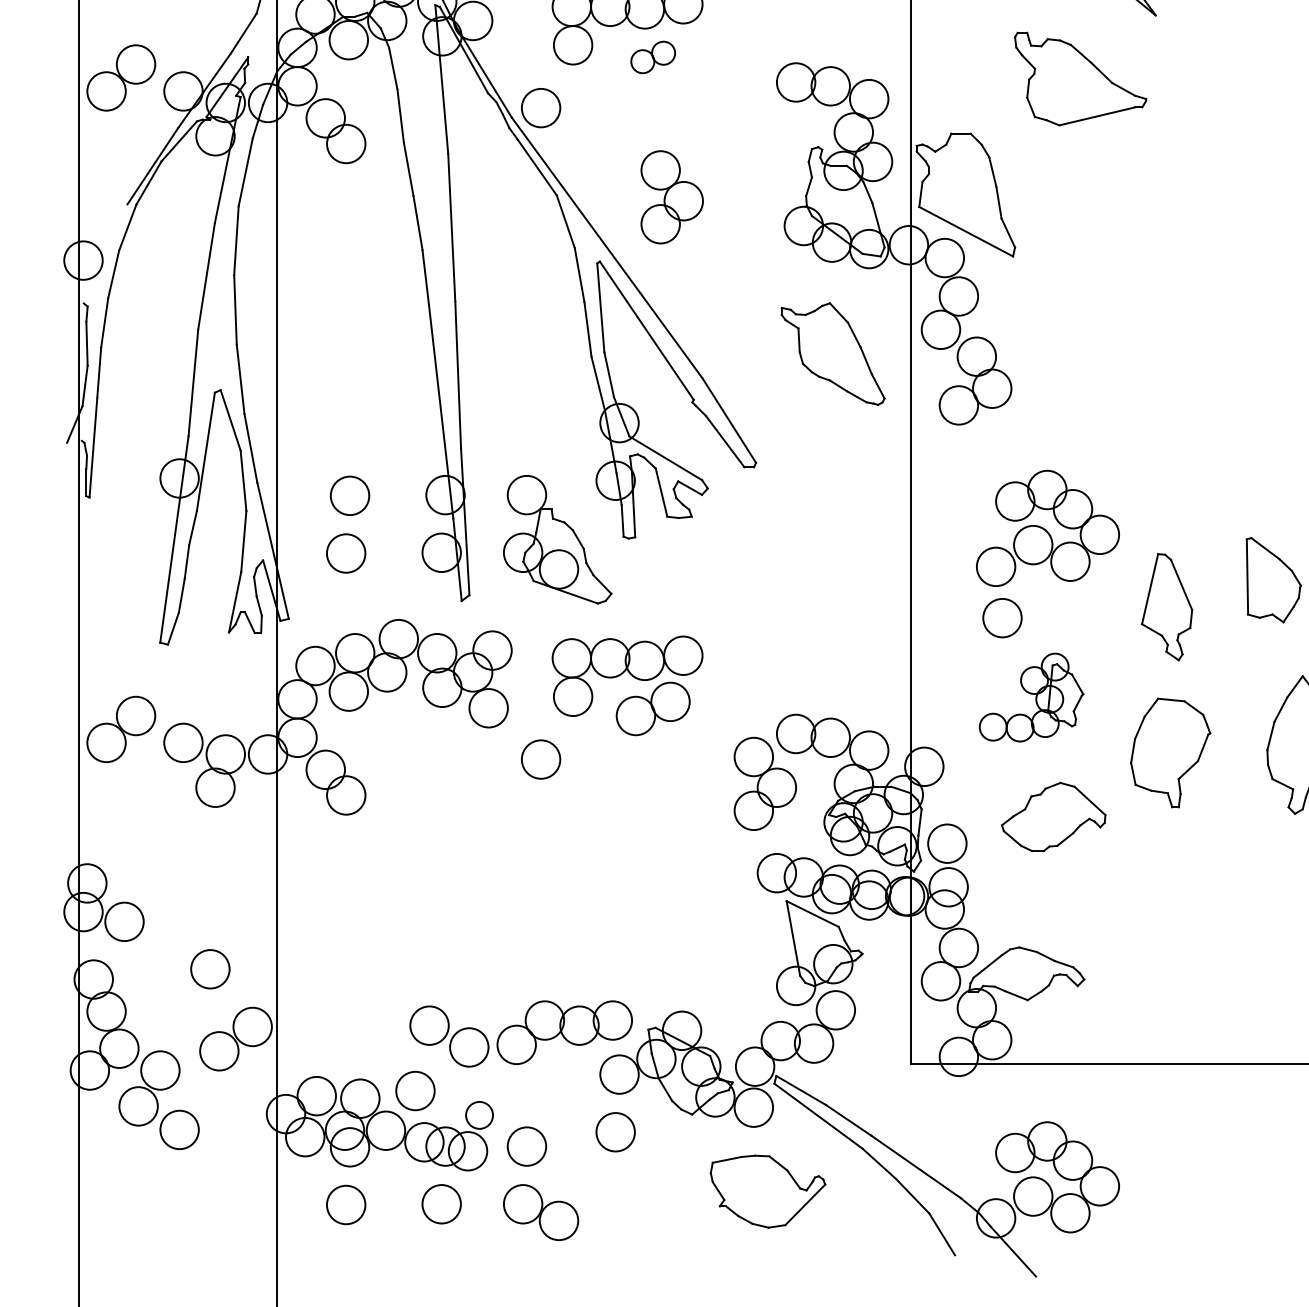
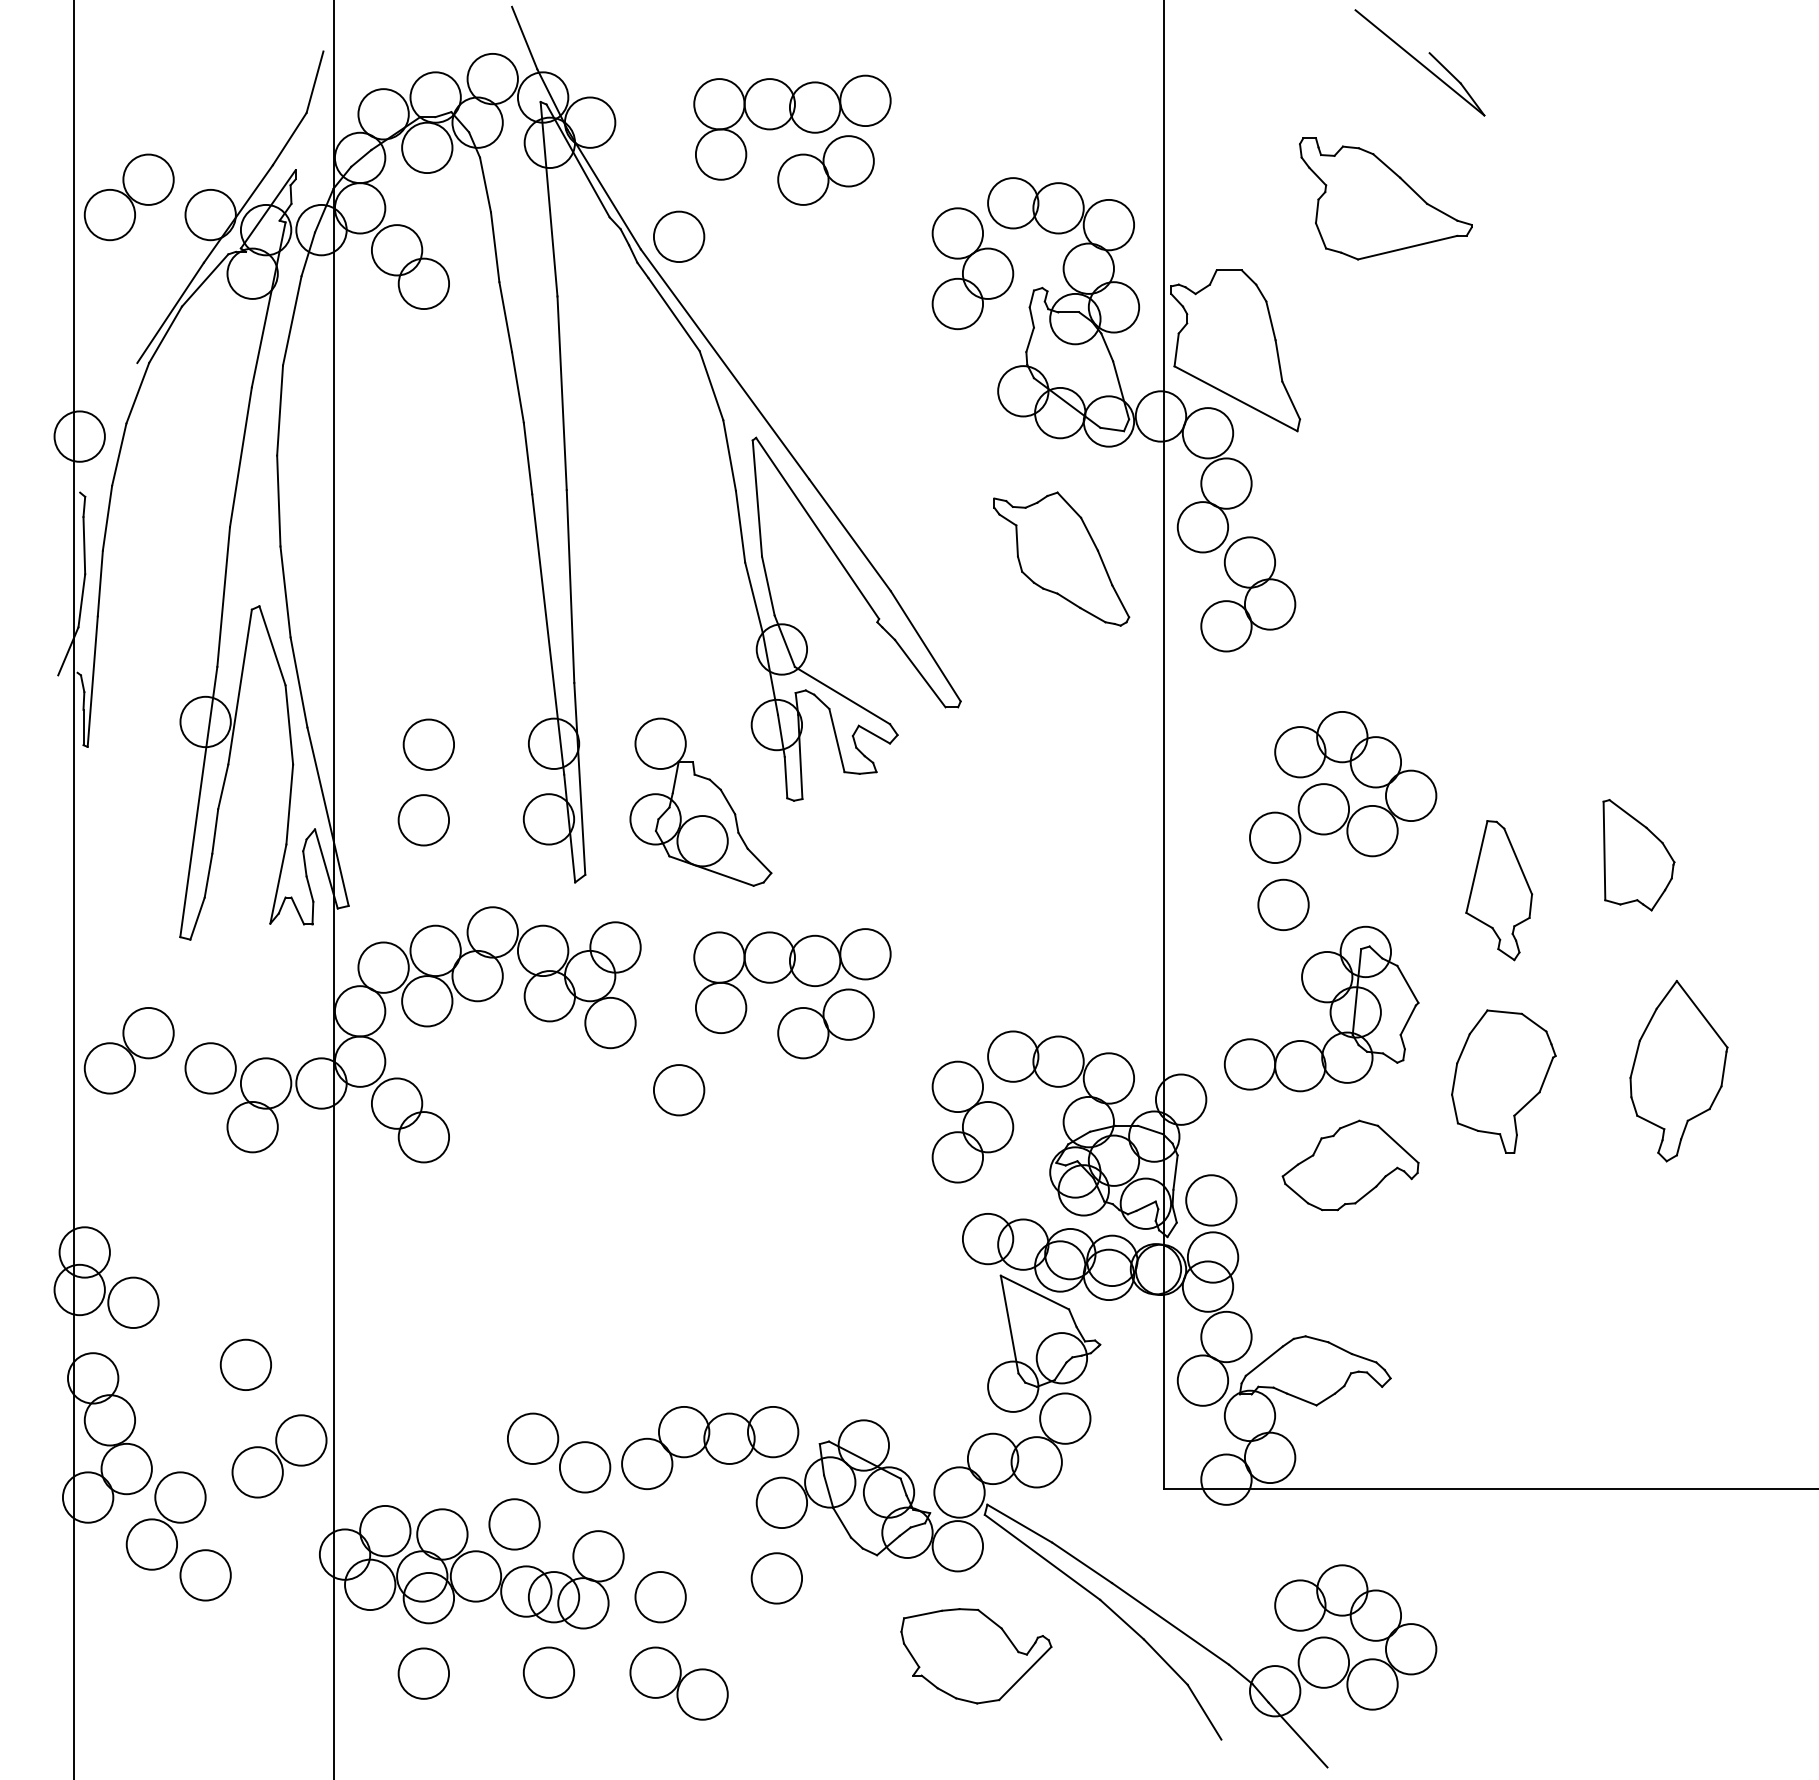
part: (652, 57) -> (825, 170), size x1.67
part: (671, 197) -> (972, 268), moved
part: (1031, 697) -> (1321, 1008), size x1.43
circle: (479, 1115) -> (598, 1556), size x1.43

